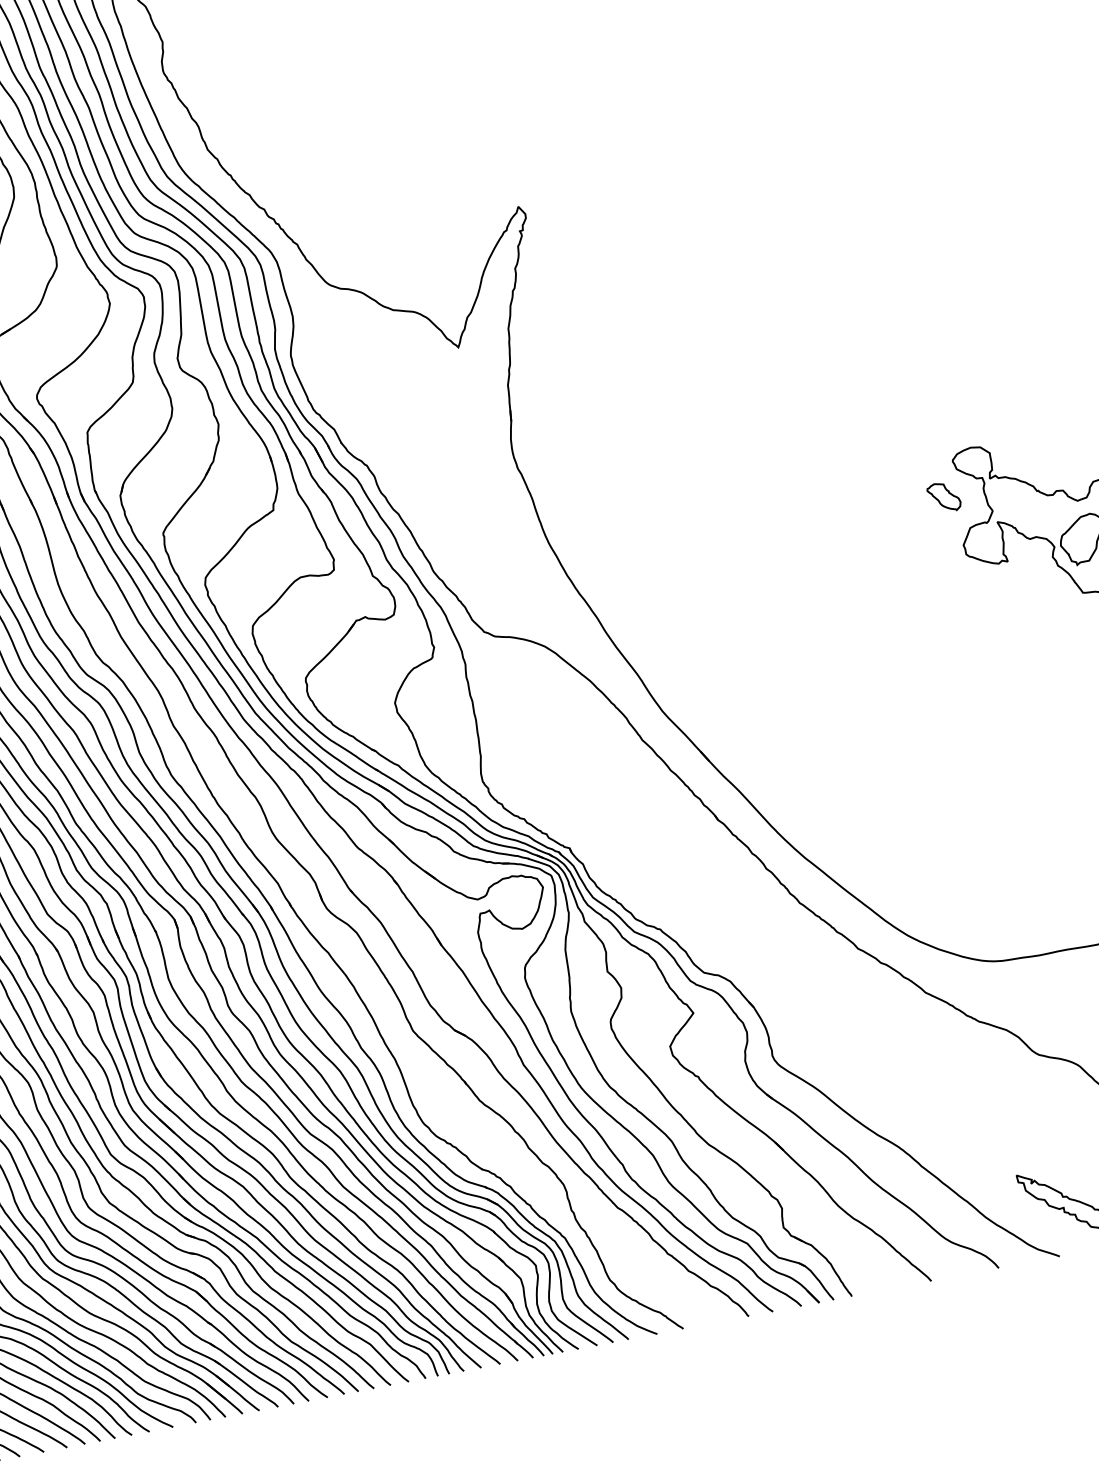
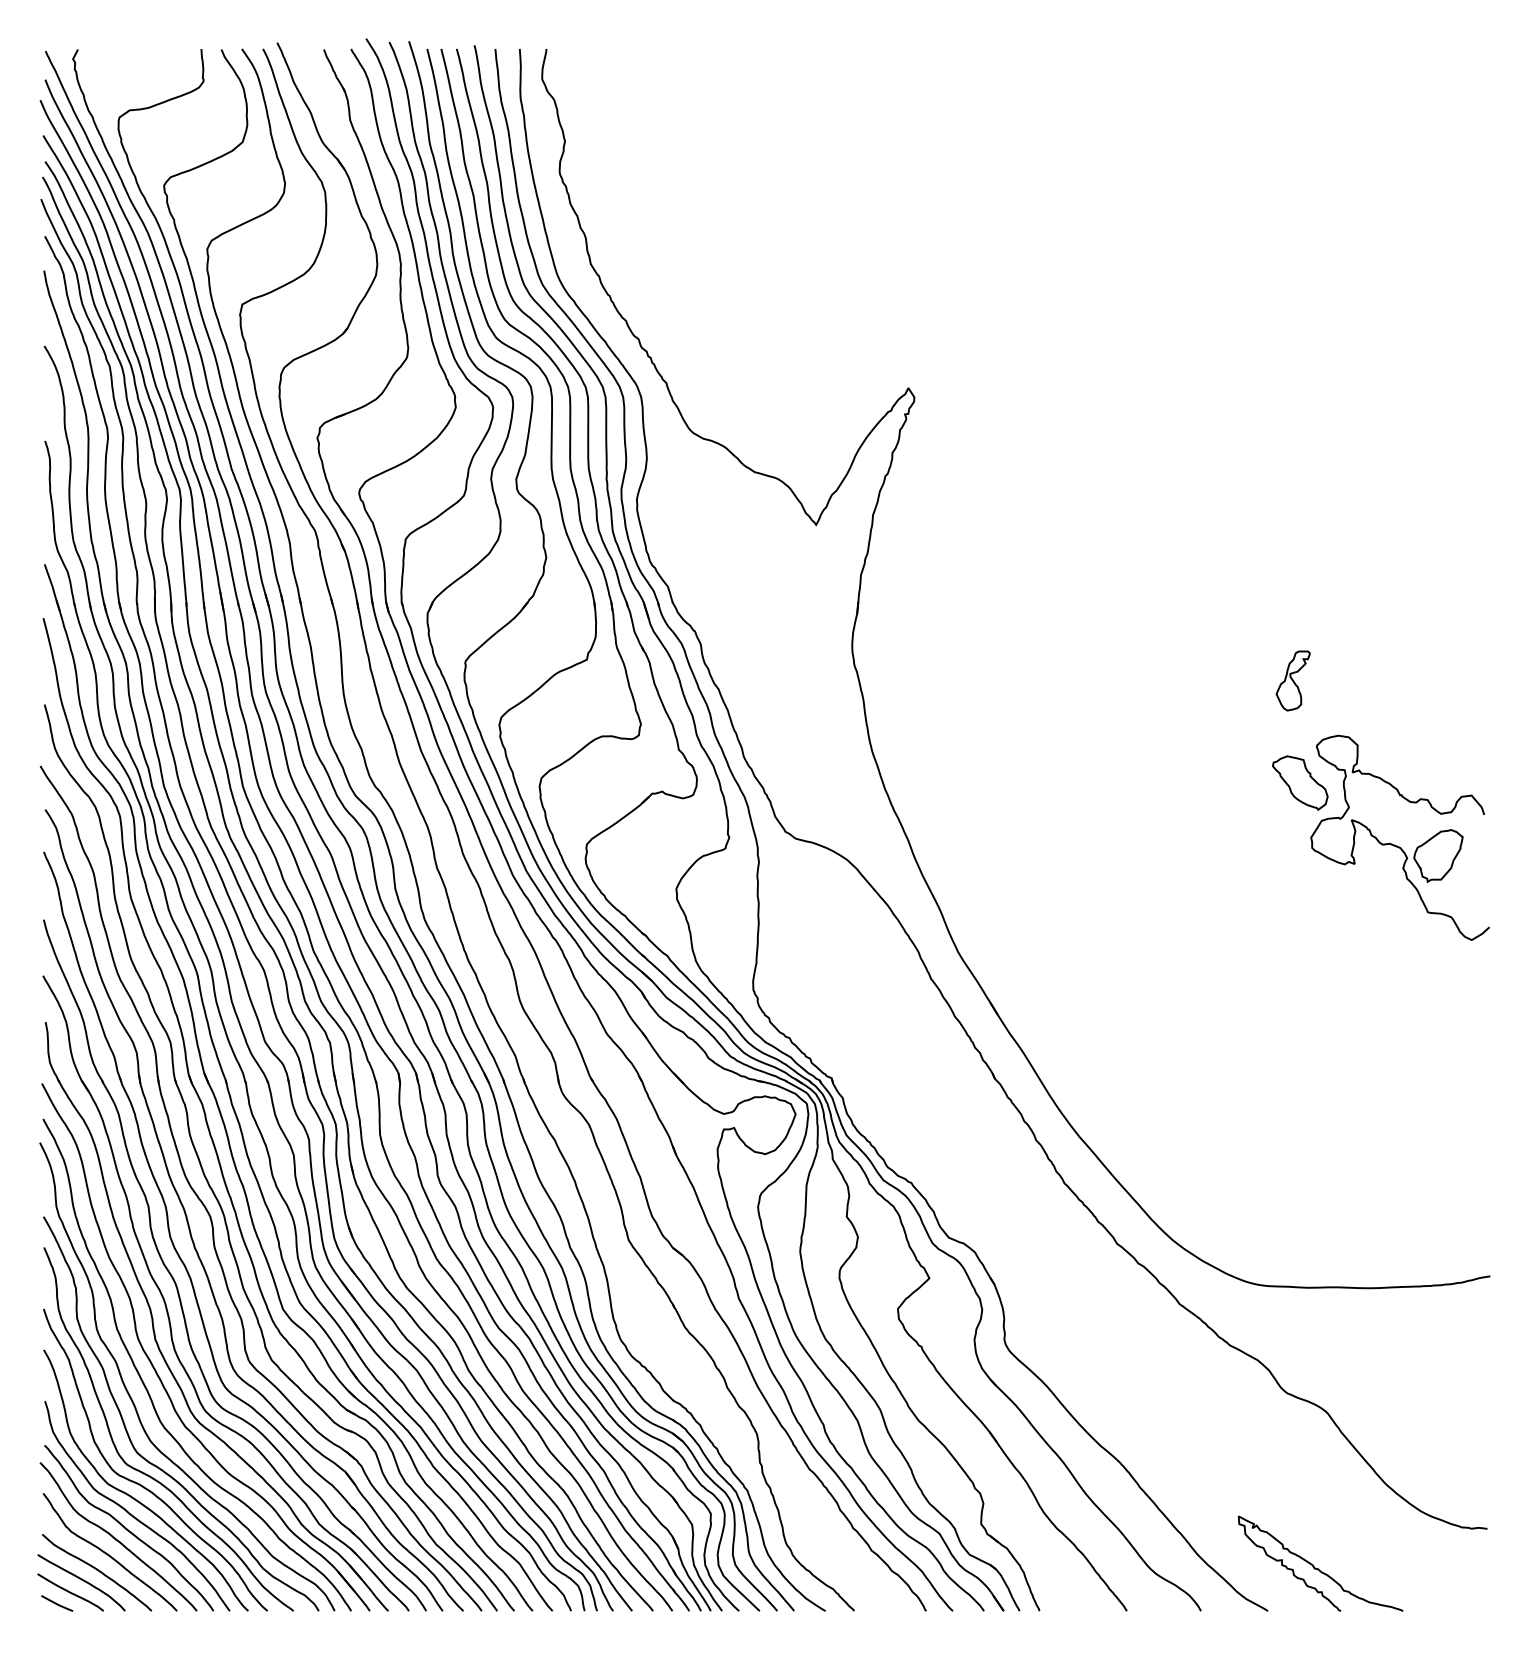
part: (919, 405) -> (1292, 680), added
part: (944, 496) -> (1300, 782), size x1.67

